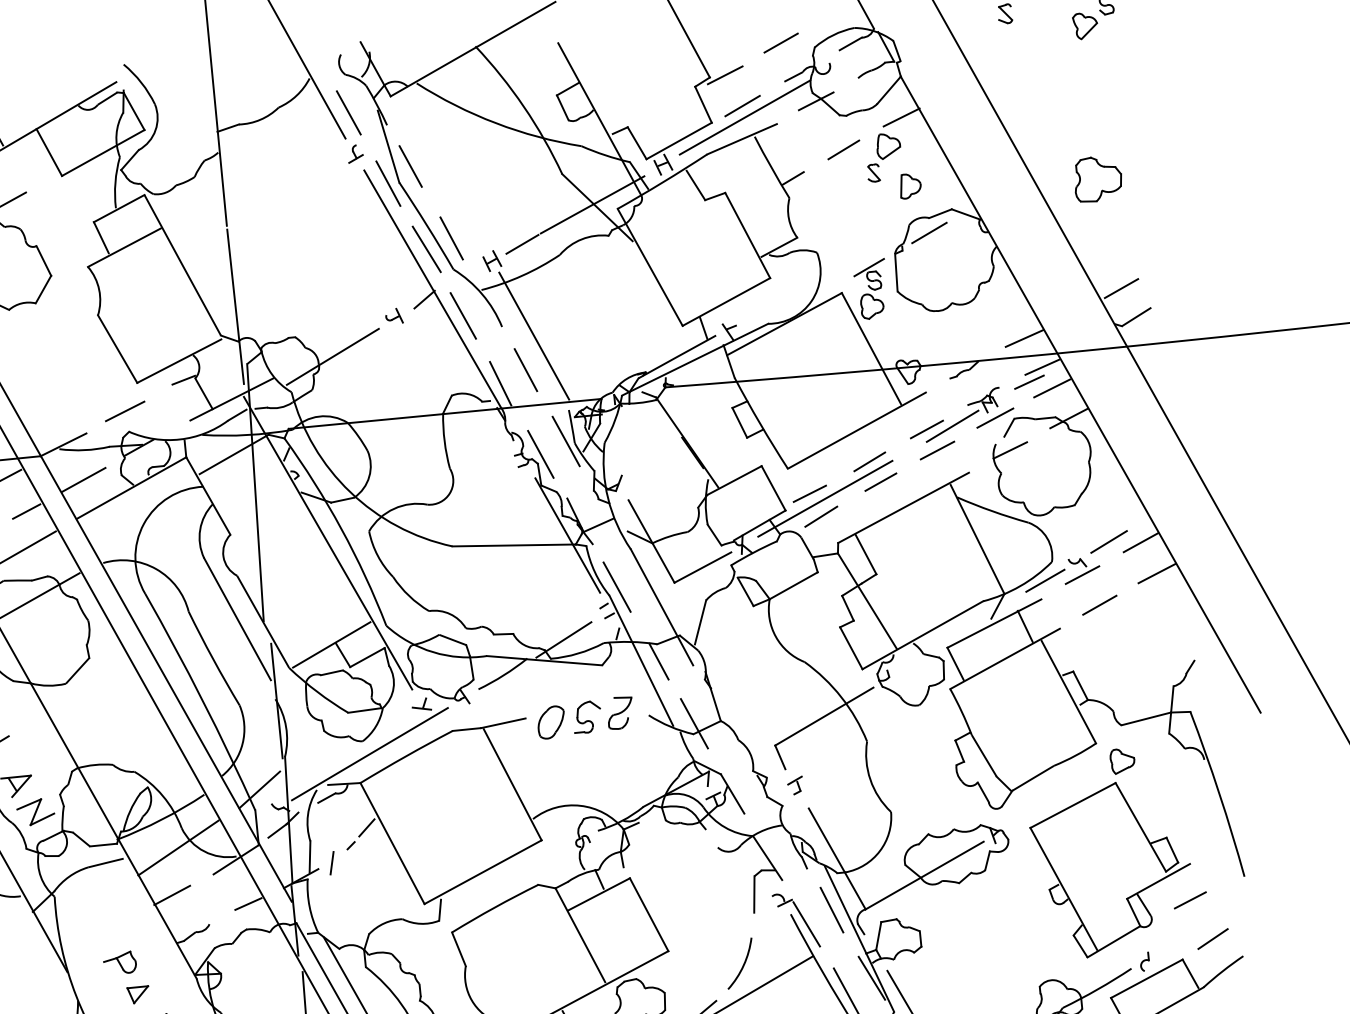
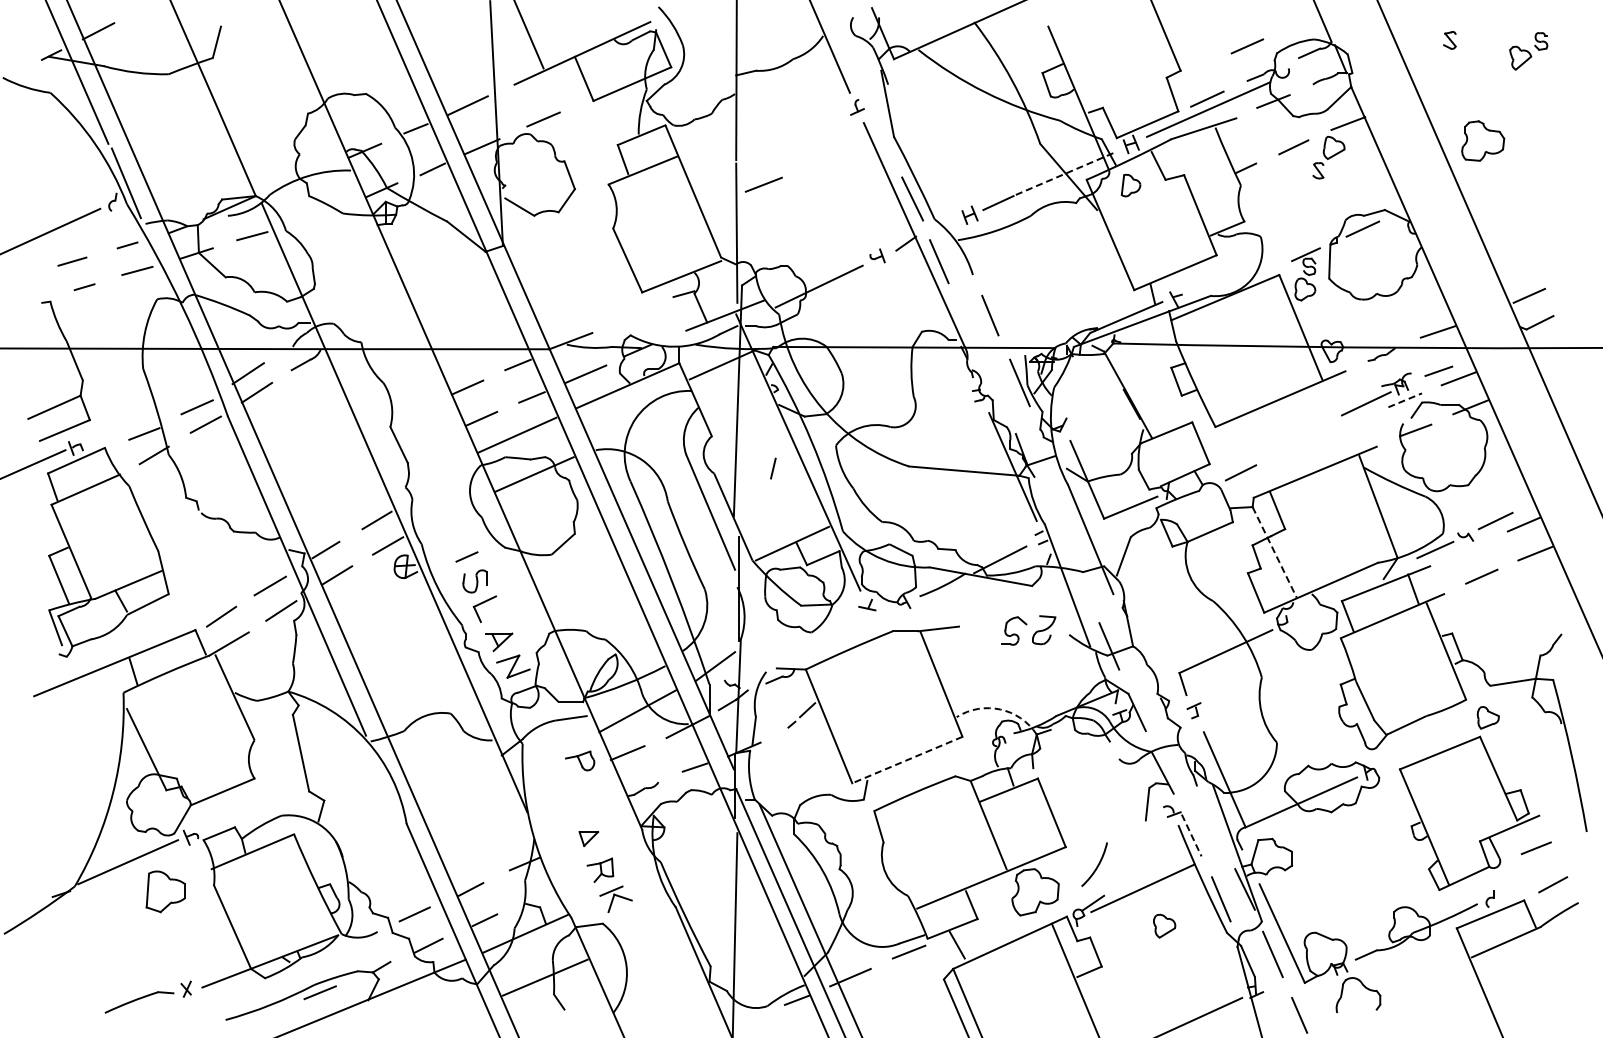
line: (725, 74) -> (1194, 69), removed
line: (348, 112) -> (854, 69), removed
line: (410, 166) -> (905, 123), removed
part: (1098, 178) -> (1483, 140), moved
line: (387, 183) -> (883, 136), removed
part: (909, 186) -> (1130, 185), moved
line: (593, 204) -> (1065, 173), solid -> dashed
line: (451, 238) -> (935, 191), removed
line: (533, 335) -> (1000, 285), removed
line: (1042, 366) -> (1451, 358), removed
line: (500, 383) -> (966, 325), removed
line: (124, 411) -> (763, 184), moved
line: (995, 418) -> (1405, 400), solid -> dashed
line: (927, 429) -> (1343, 404), removed
line: (937, 449) -> (1350, 423), removed
line: (540, 454) -> (995, 392), removed
line: (869, 462) -> (1288, 428), removed
line: (879, 481) -> (1296, 446), removed
line: (809, 493) -> (1232, 451), removed
line: (824, 499) -> (1245, 457), removed
line: (1081, 574) -> (1468, 547), removed
line: (617, 587) -> (1052, 517), removed
line: (867, 601) -> (1274, 552), solid -> dashed
line: (659, 661) -> (1083, 587), removed
part: (551, 722) -> (981, 632), removed
line: (369, 754) -> (816, 644), removed
arc: (580, 805) -> (1000, 709), solid -> dashed
line: (332, 863) -> (773, 468), moved
line: (483, 872) -> (907, 760), solid -> dashed
line: (831, 909) -> (1215, 824), removed
line: (806, 924) -> (1191, 835), solid -> dashed
part: (120, 962) -> (580, 760), moved
arc: (742, 965) -> (1096, 866), moved

